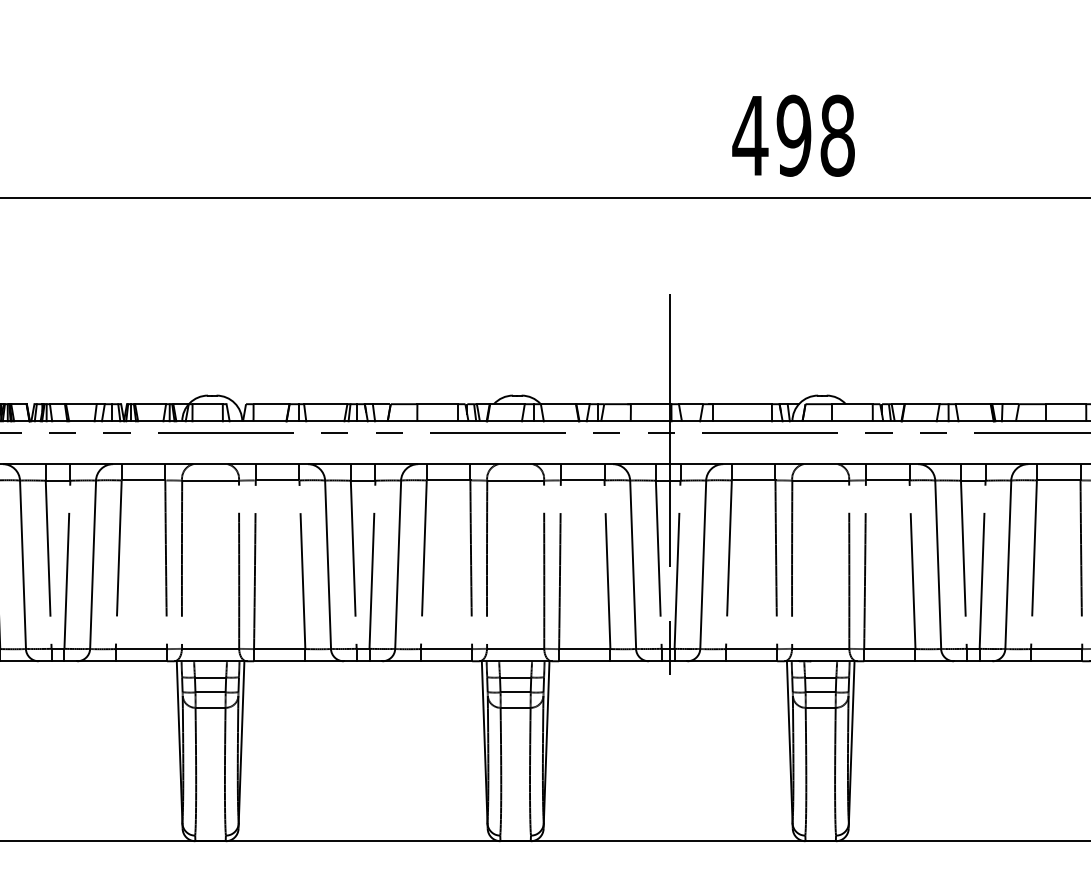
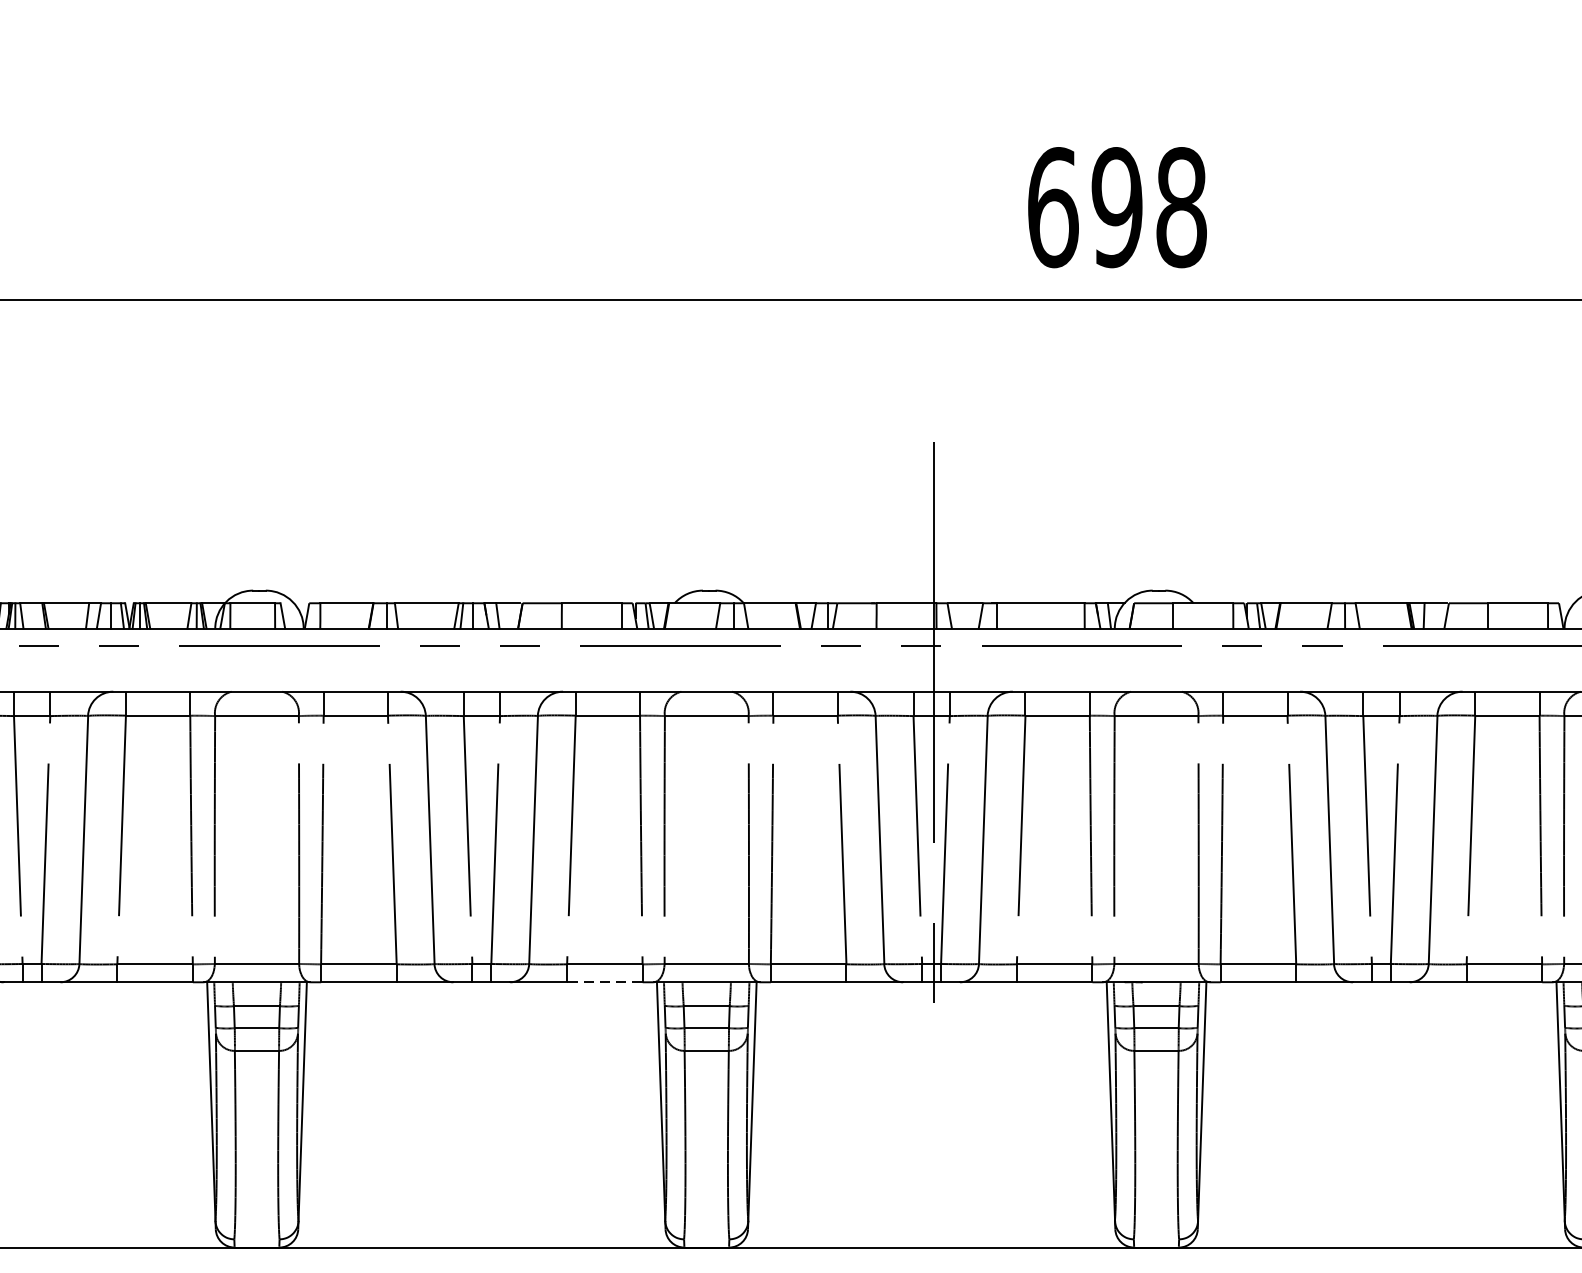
text: (750, 135) -> (1052, 207), 498 -> 698
line: (446, 661) -> (604, 982), solid -> dashed

